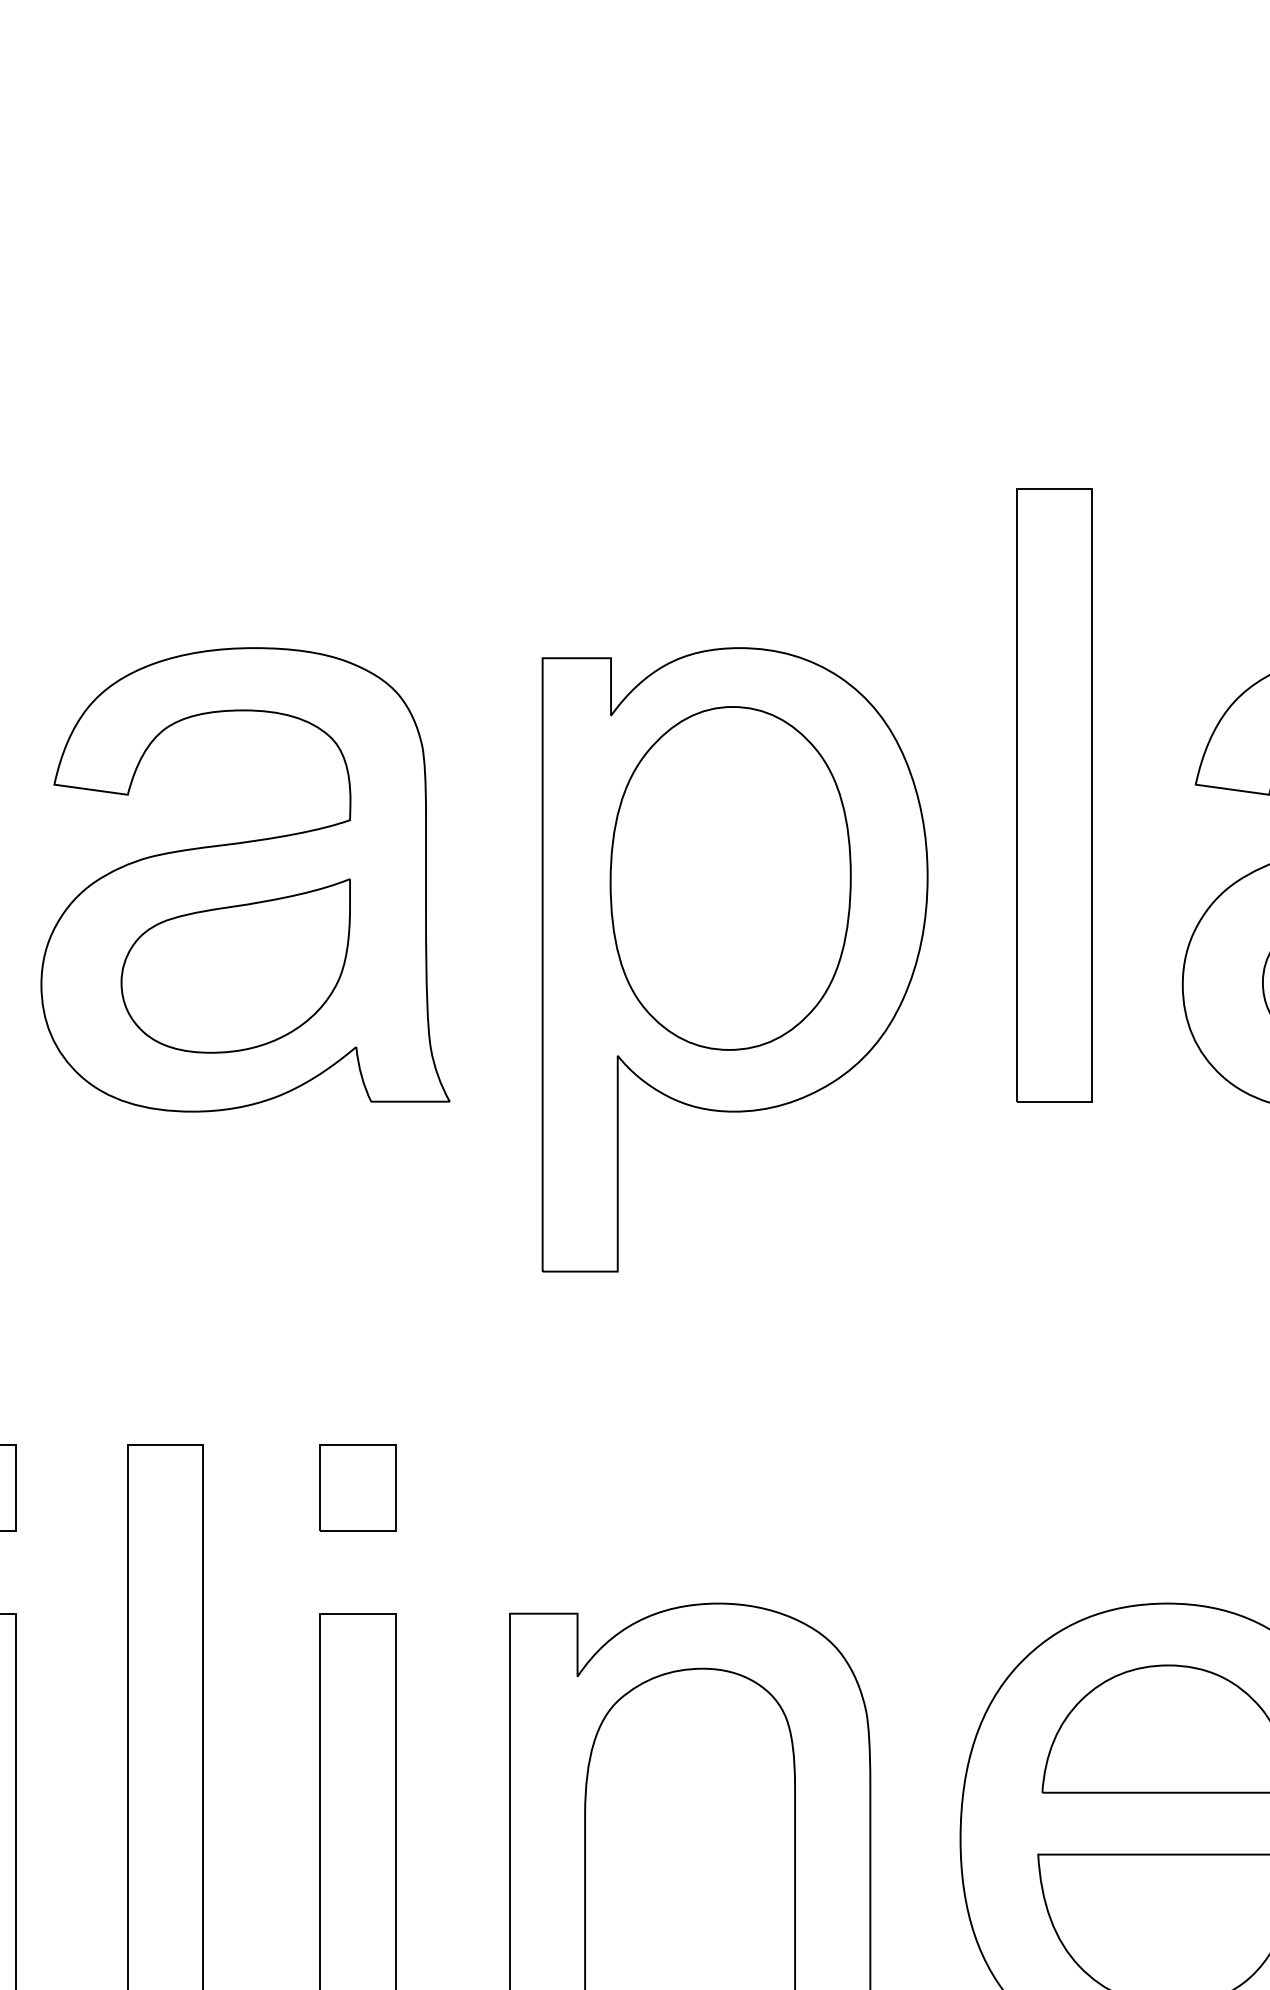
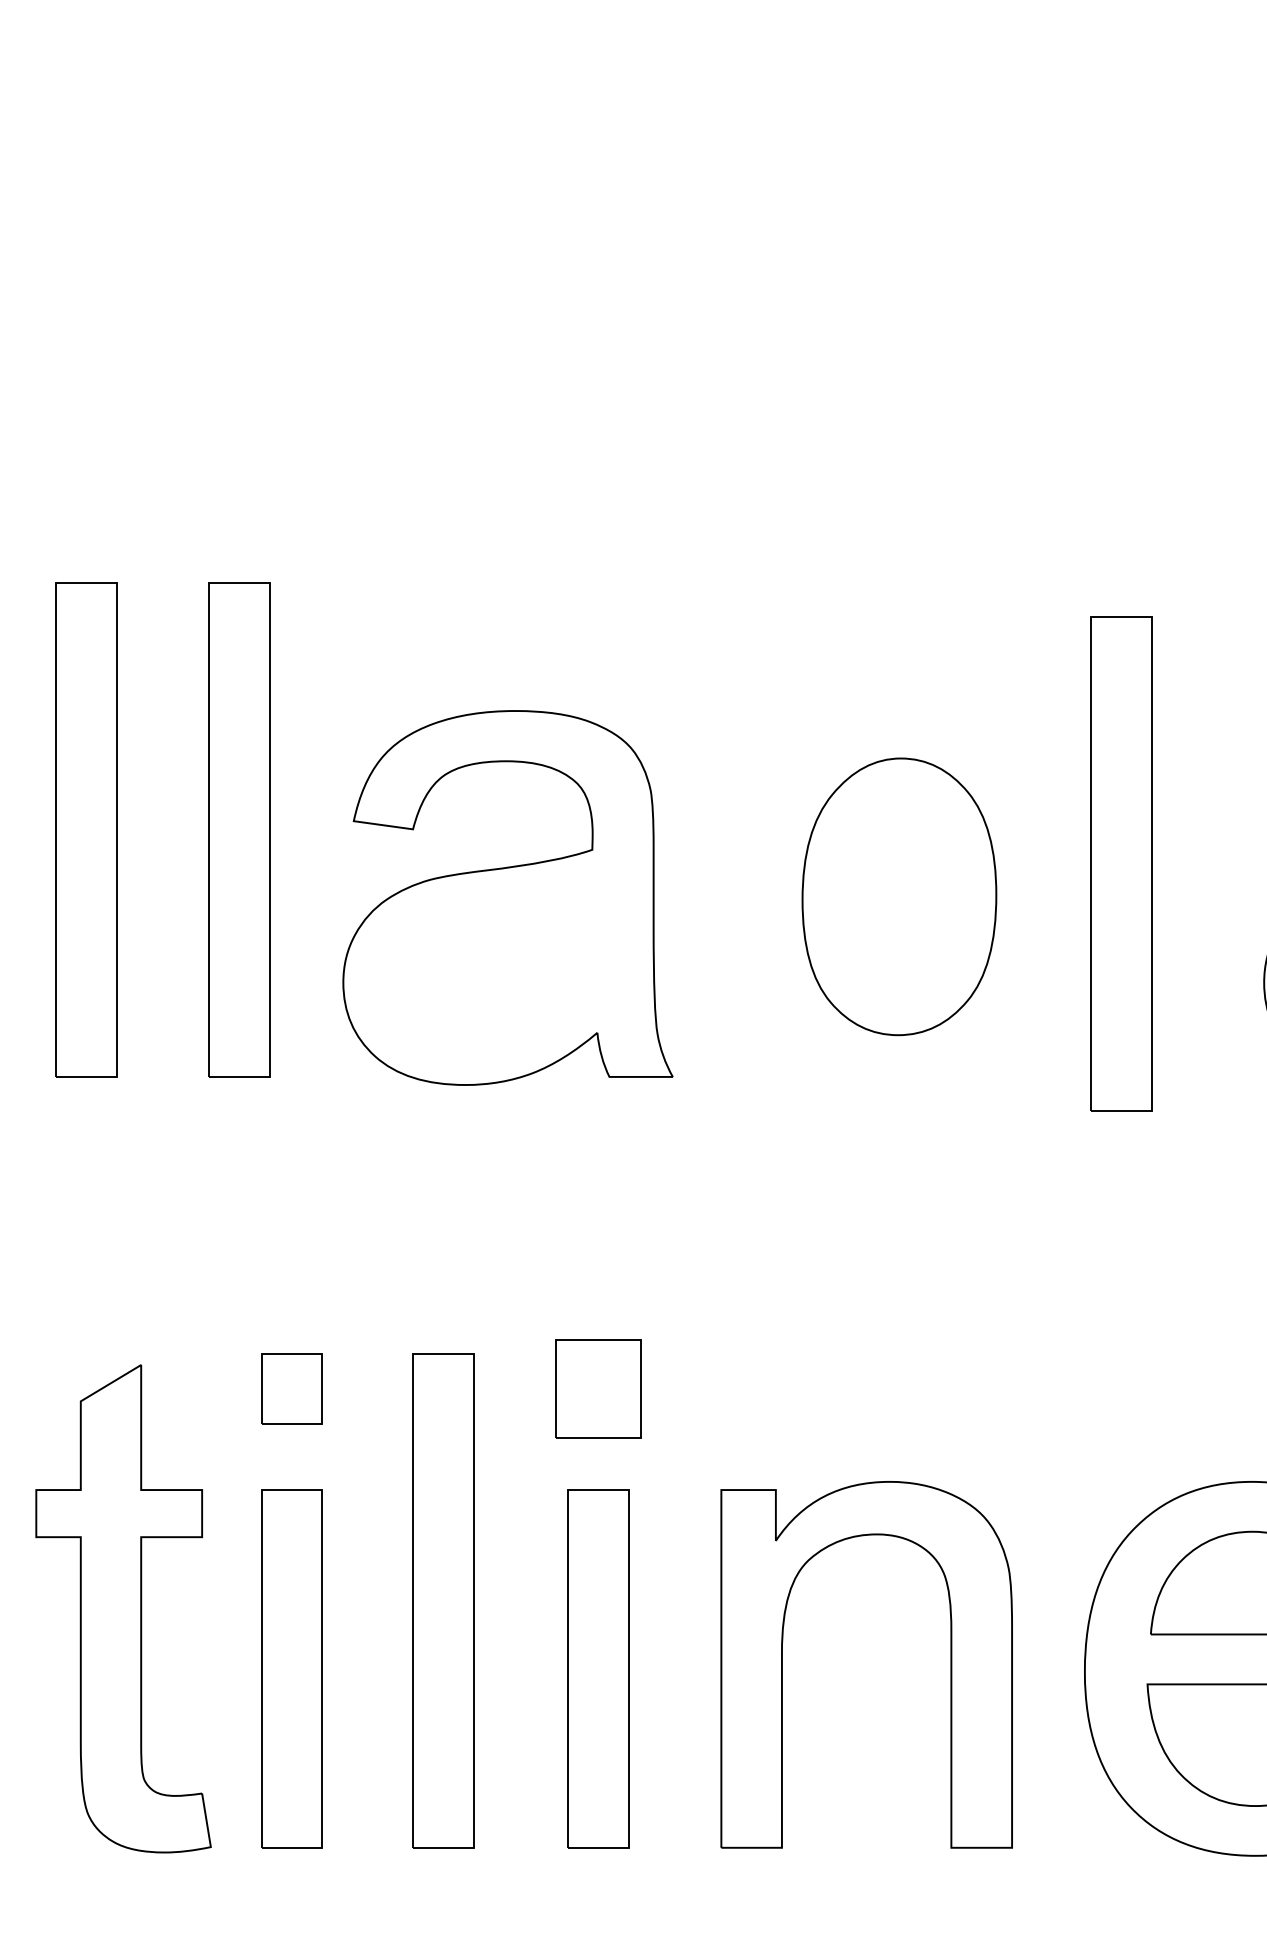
part: (1054, 794) -> (1121, 863), moved
part: (734, 959) -> (902, 962), removed
part: (236, 966) -> (500, 967), removed
part: (357, 1487) -> (598, 1388), size x1.4

